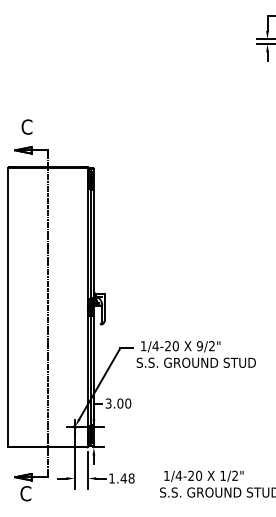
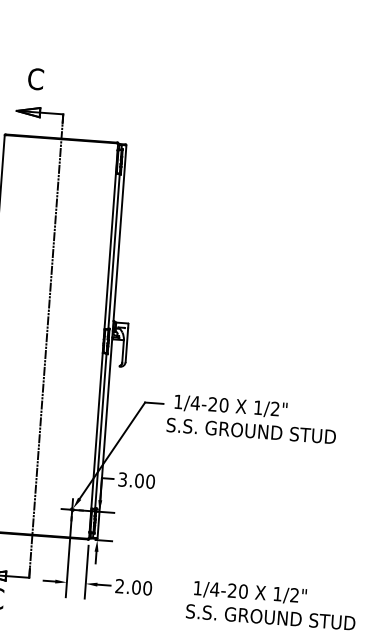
text: (199, 346) -> (257, 408), 9/2" -> 1/2"
text: (121, 478) -> (133, 587), 1.48 -> 2.00

